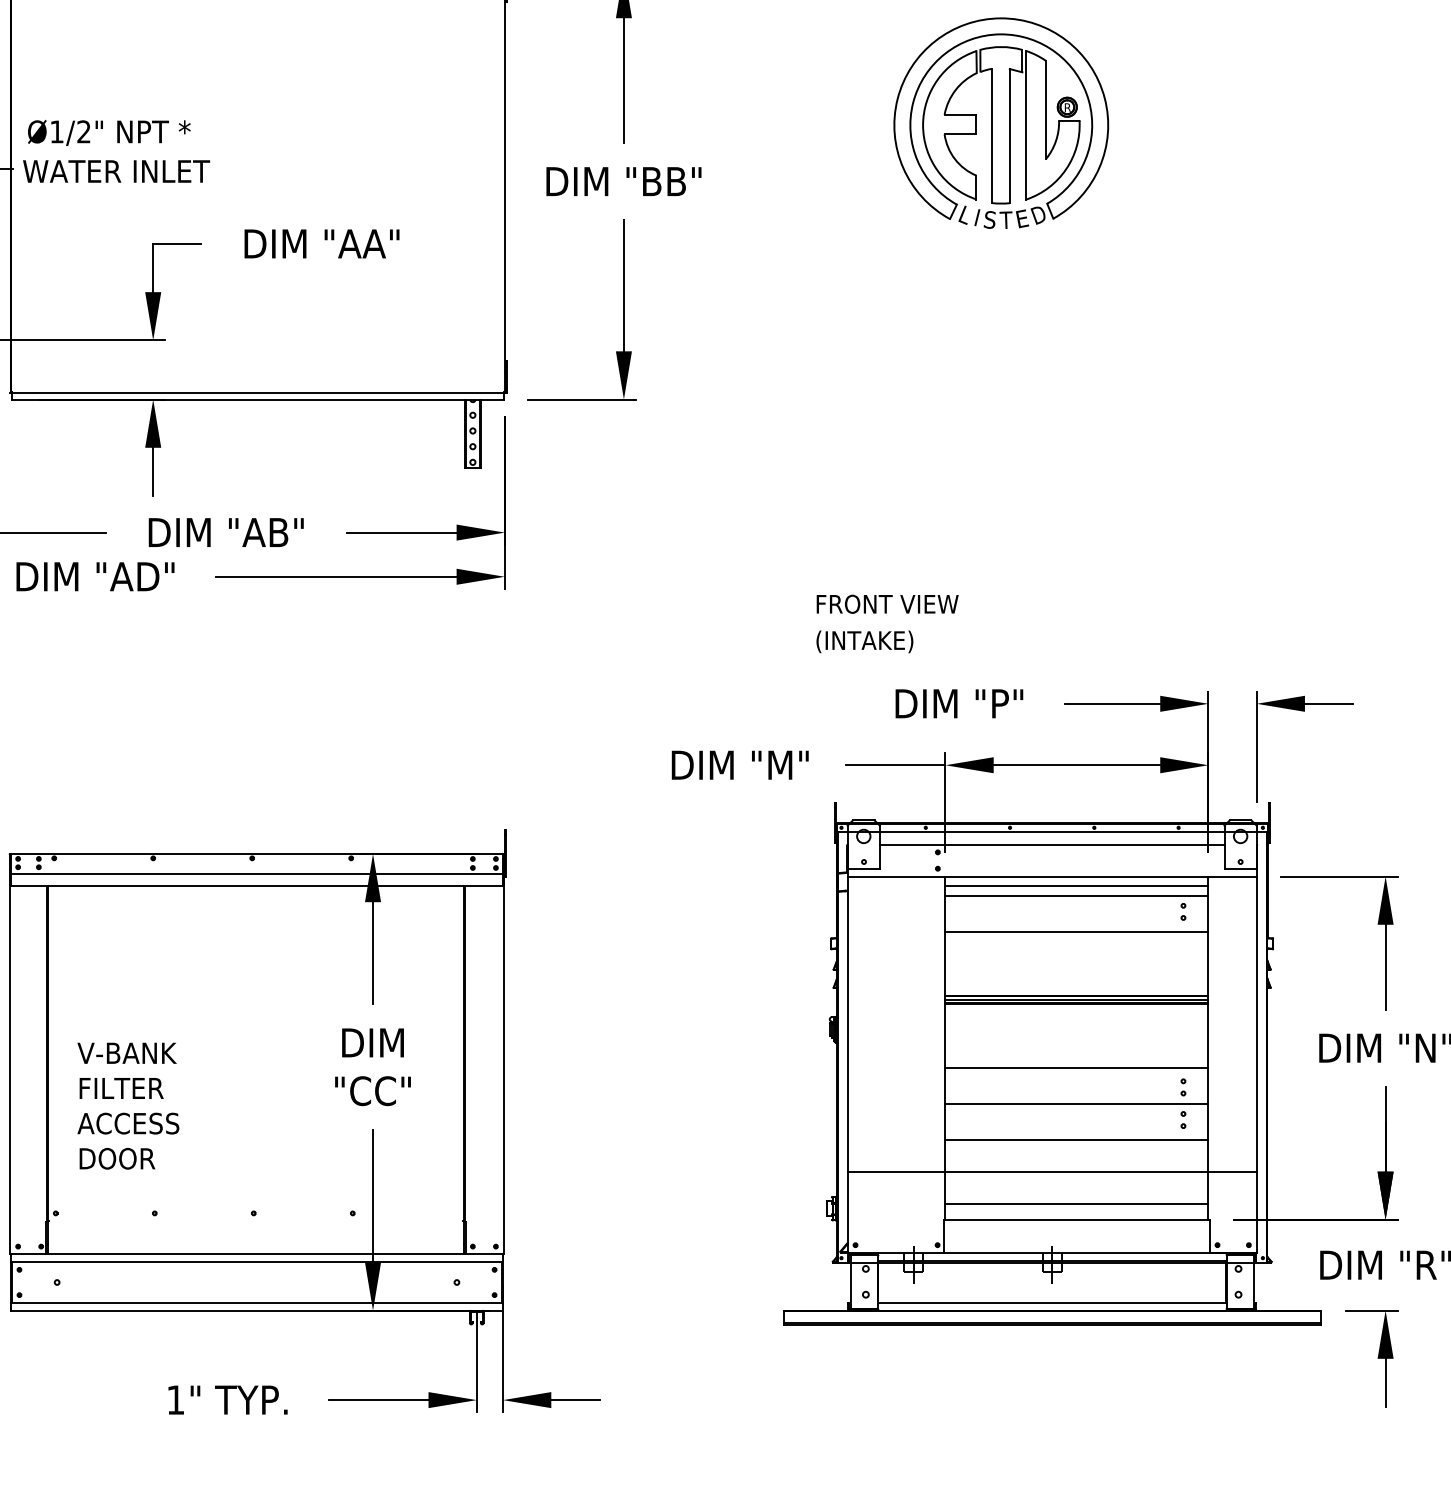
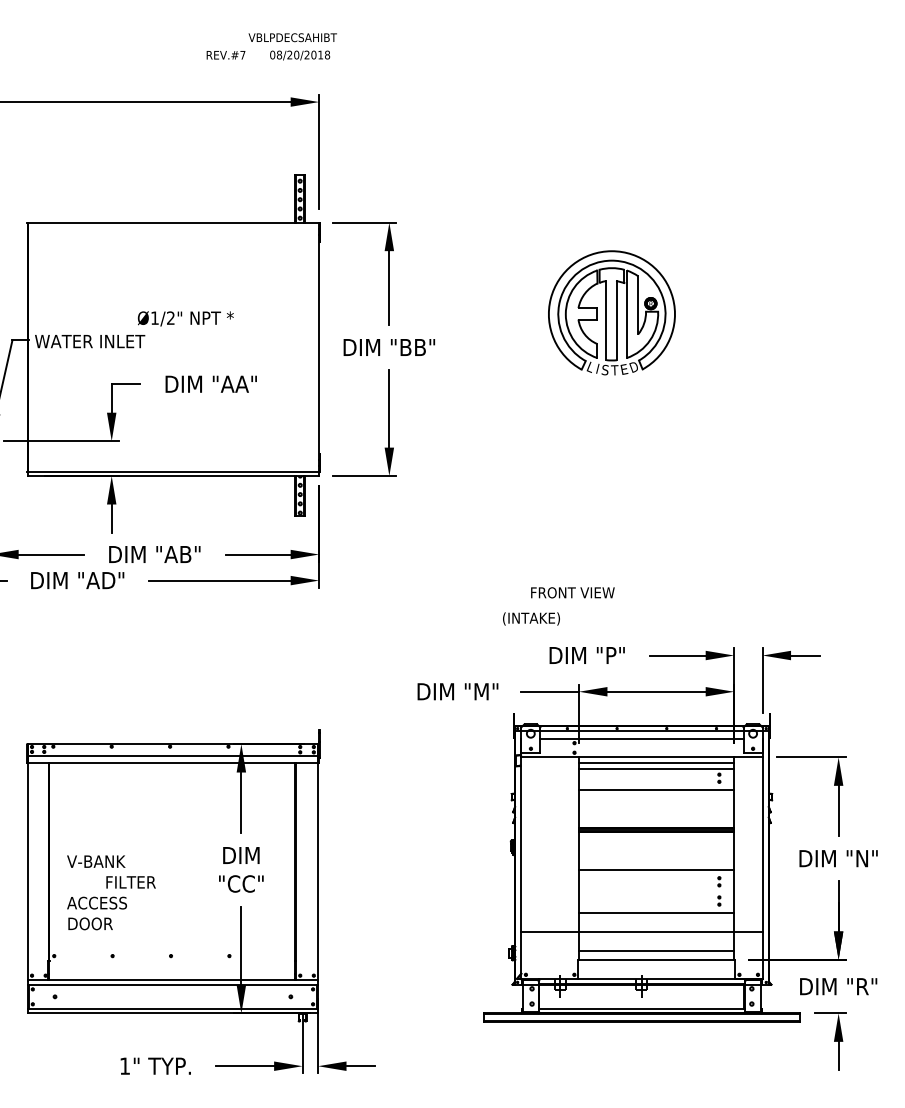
text: (108, 132) -> (185, 318), moved
text: (886, 603) -> (572, 592), moved
text: (120, 1088) -> (130, 882), moved
line: (1076, 1103) -> (656, 891), removed

